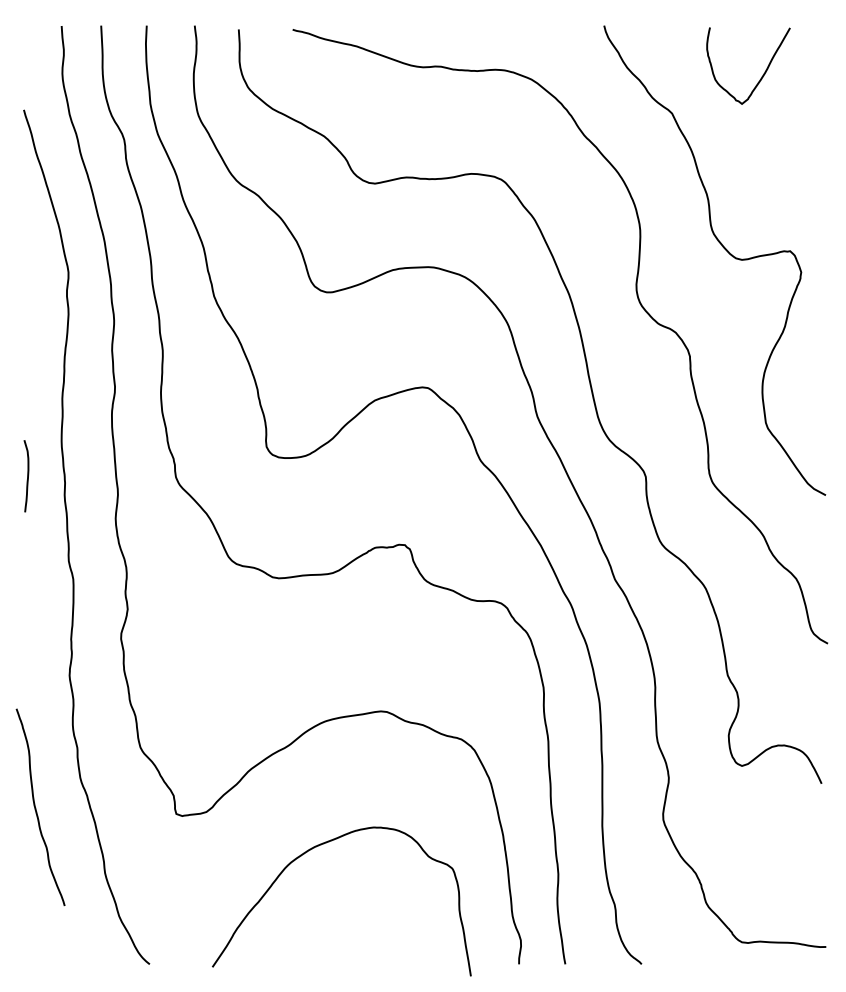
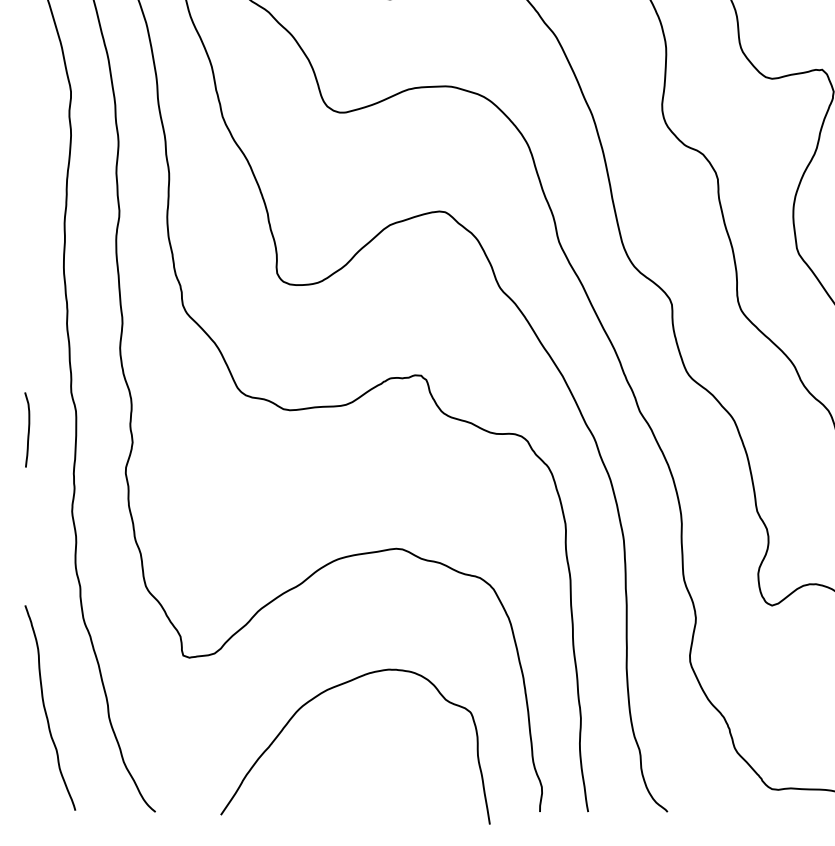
curve: (27, 476) -> (28, 430), moved
curve: (36, 808) -> (46, 709), moved

